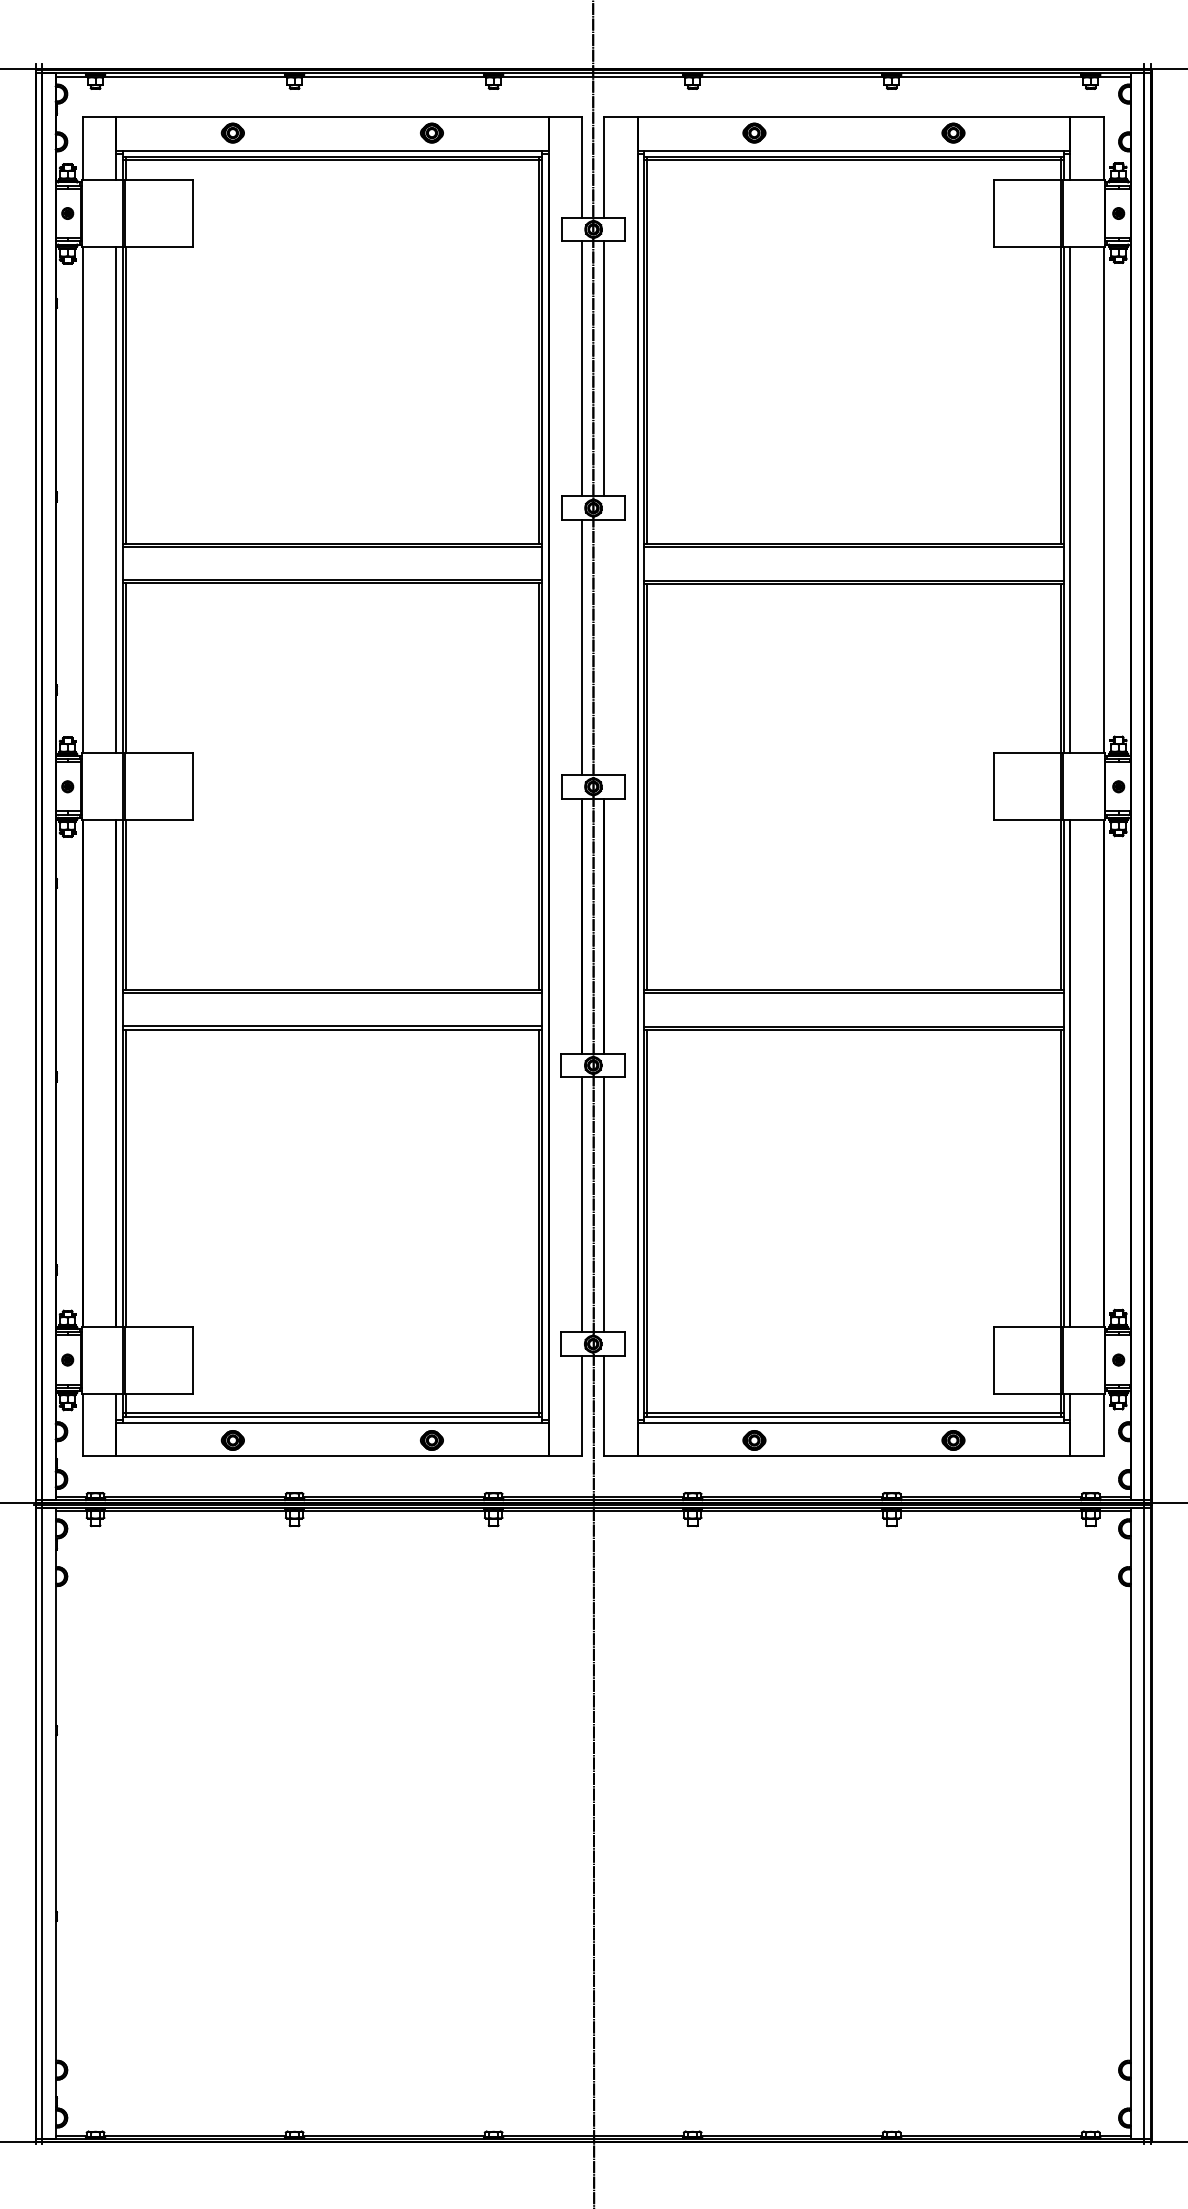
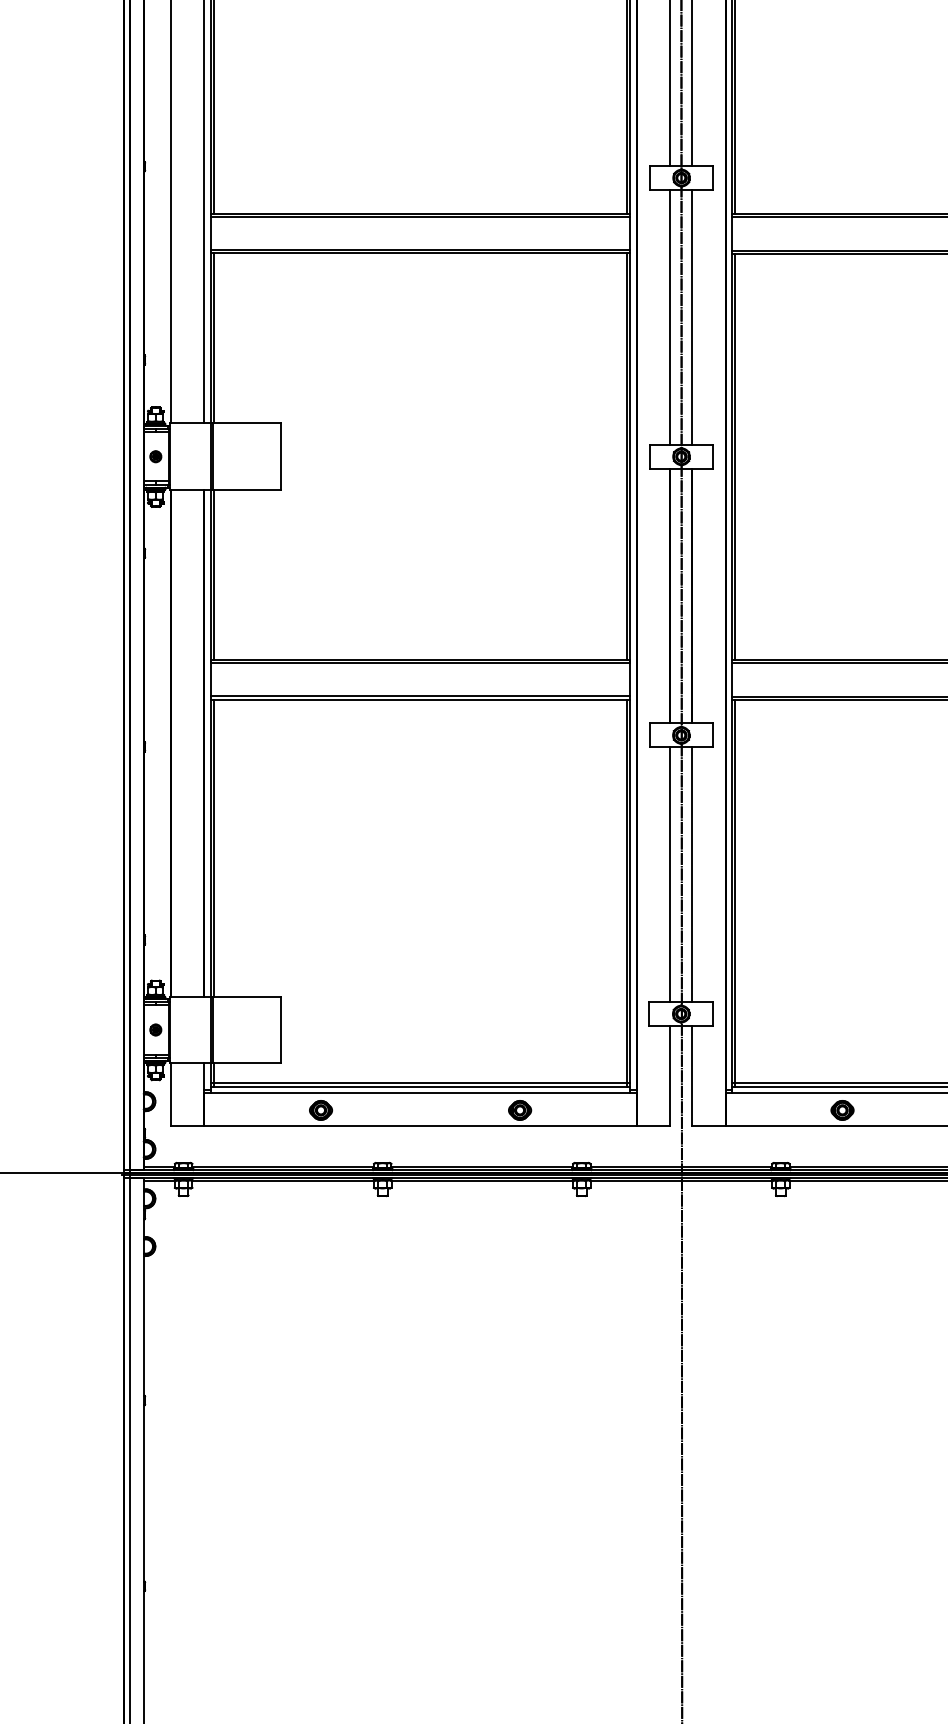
line: (604, 647) -> (692, 317), added

